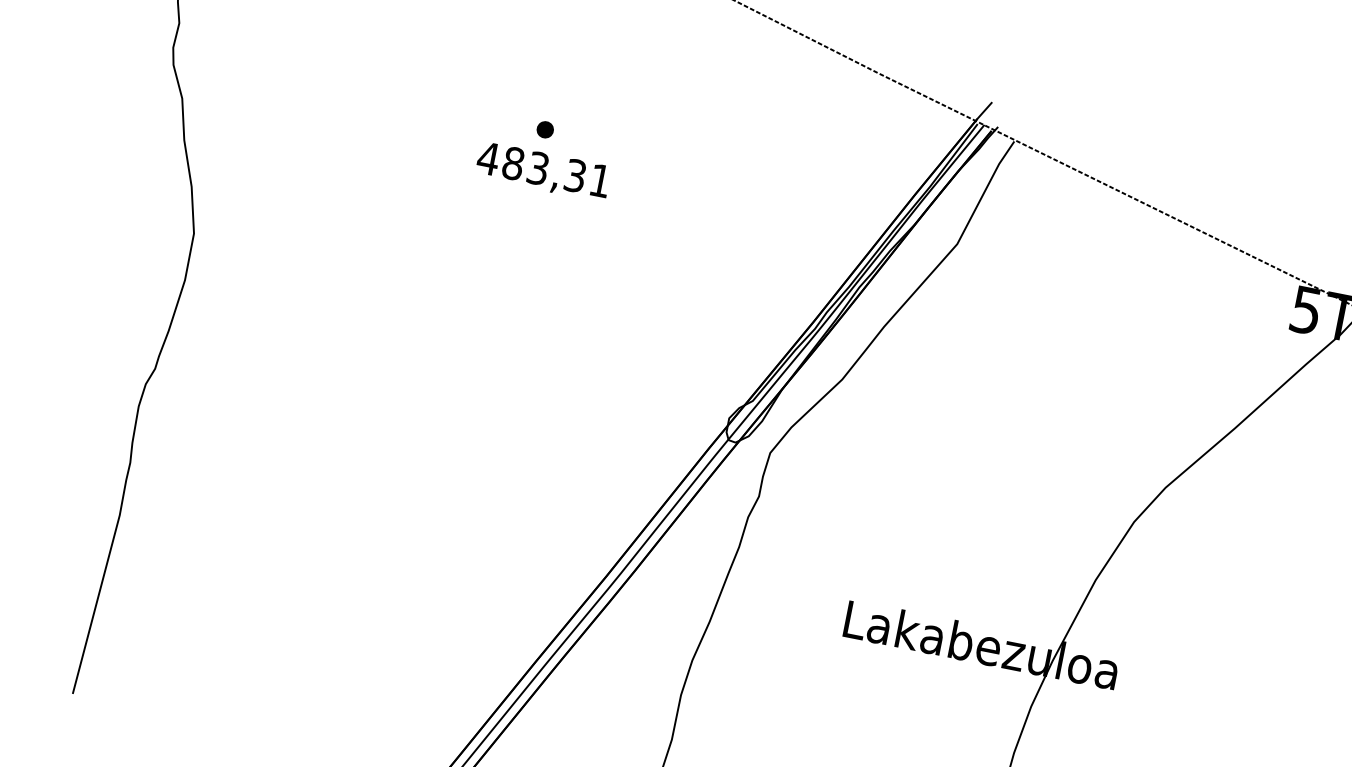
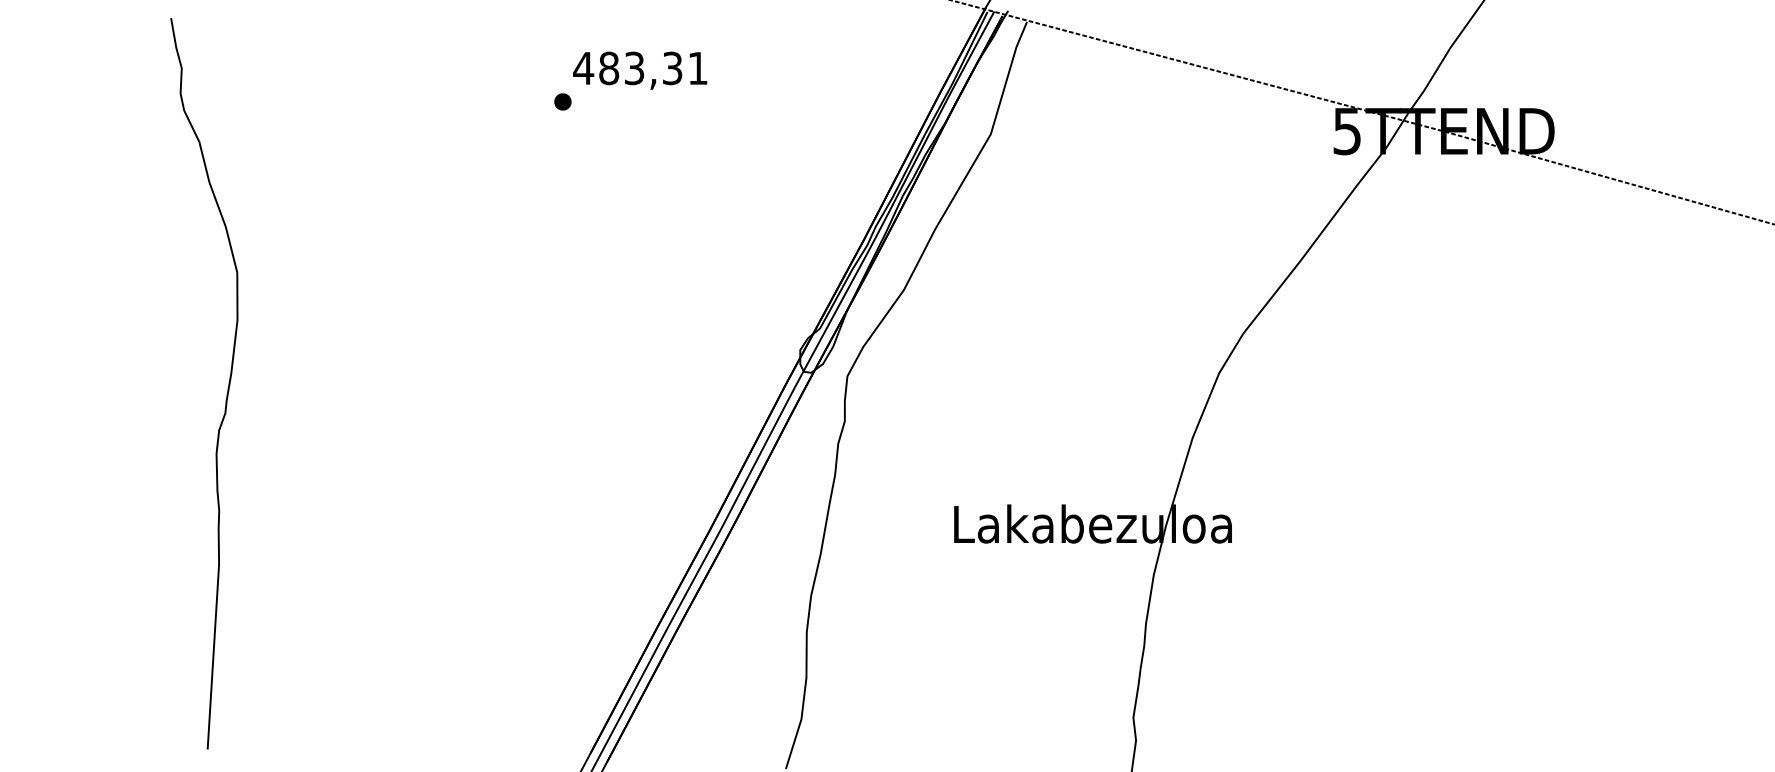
text: (543, 171) -> (640, 70), moved

